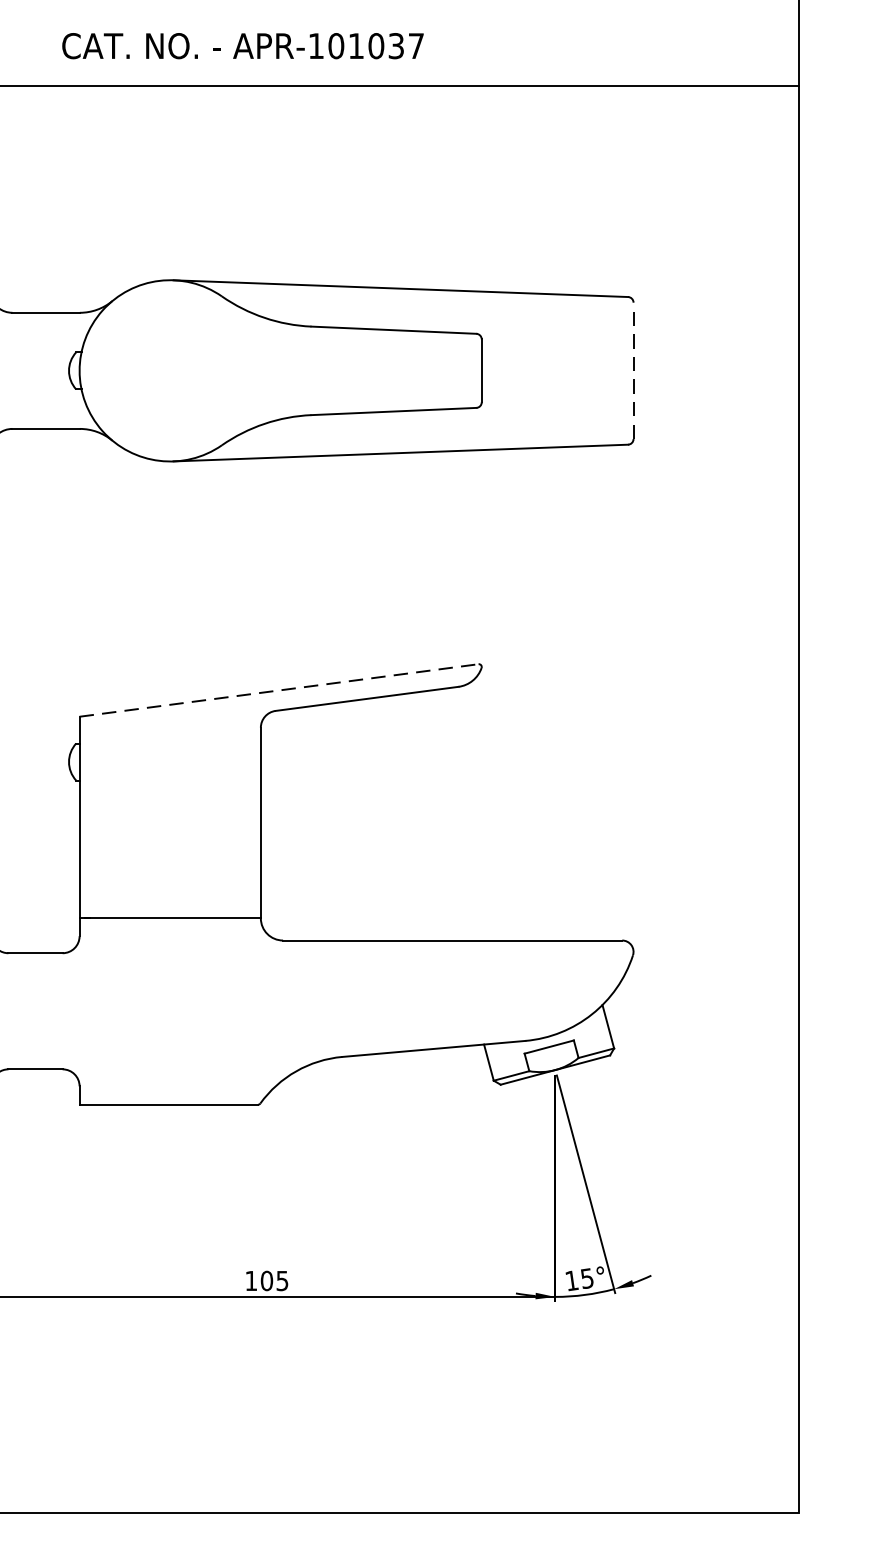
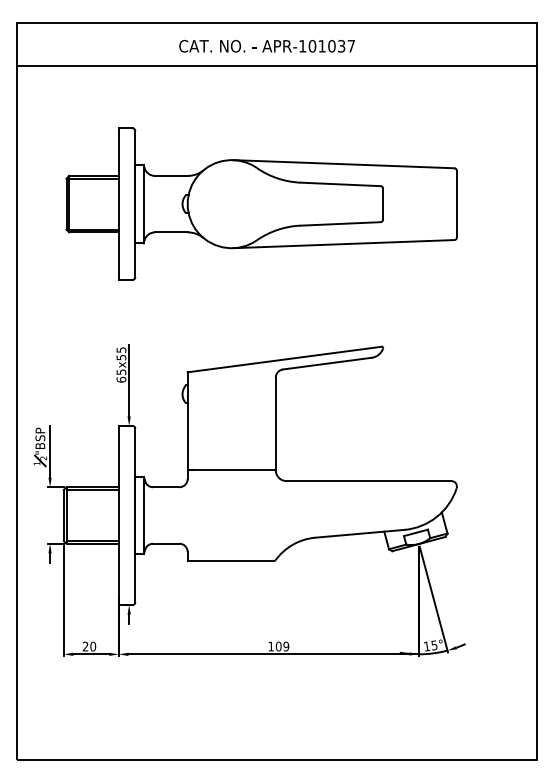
line: (632, 369) -> (456, 203), dashed -> solid
line: (278, 690) -> (284, 359), dashed -> solid
text: (282, 1280) -> (286, 646), 105 -> 109

